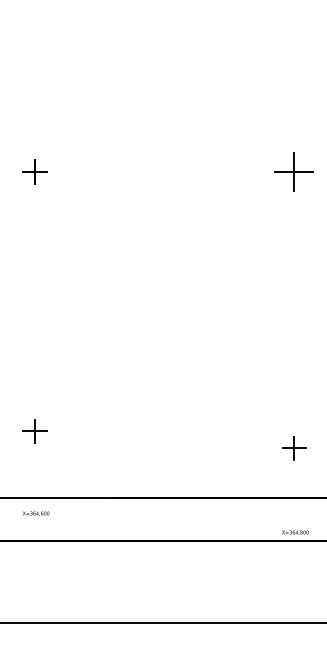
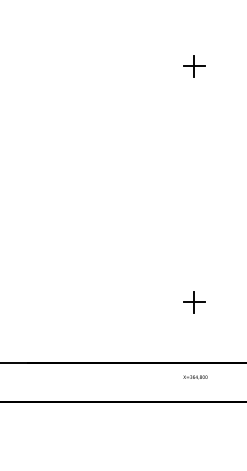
part: (294, 171) -> (194, 66), size x0.62
part: (294, 448) -> (194, 302), moved
text: (295, 532) -> (195, 377), moved

